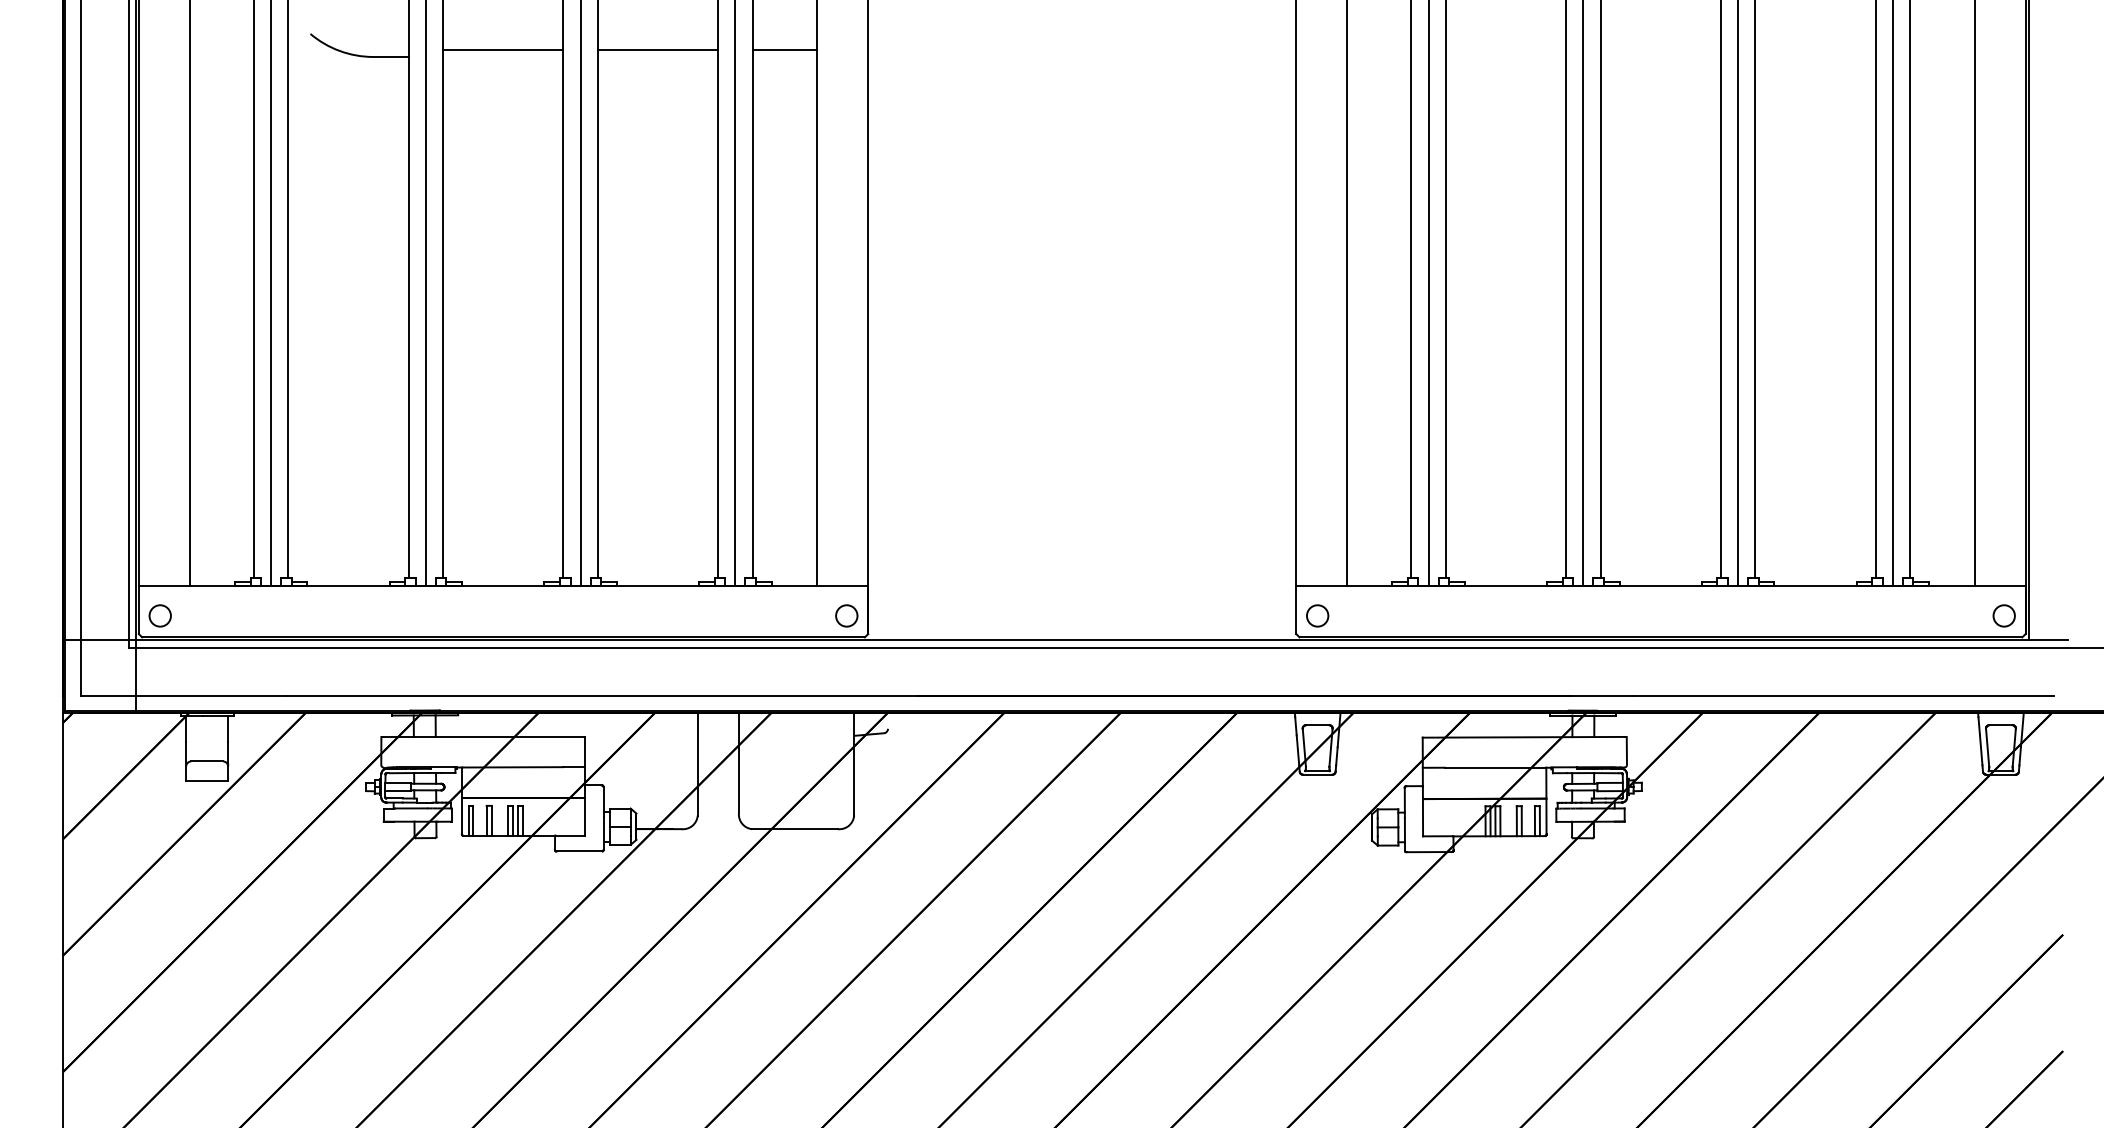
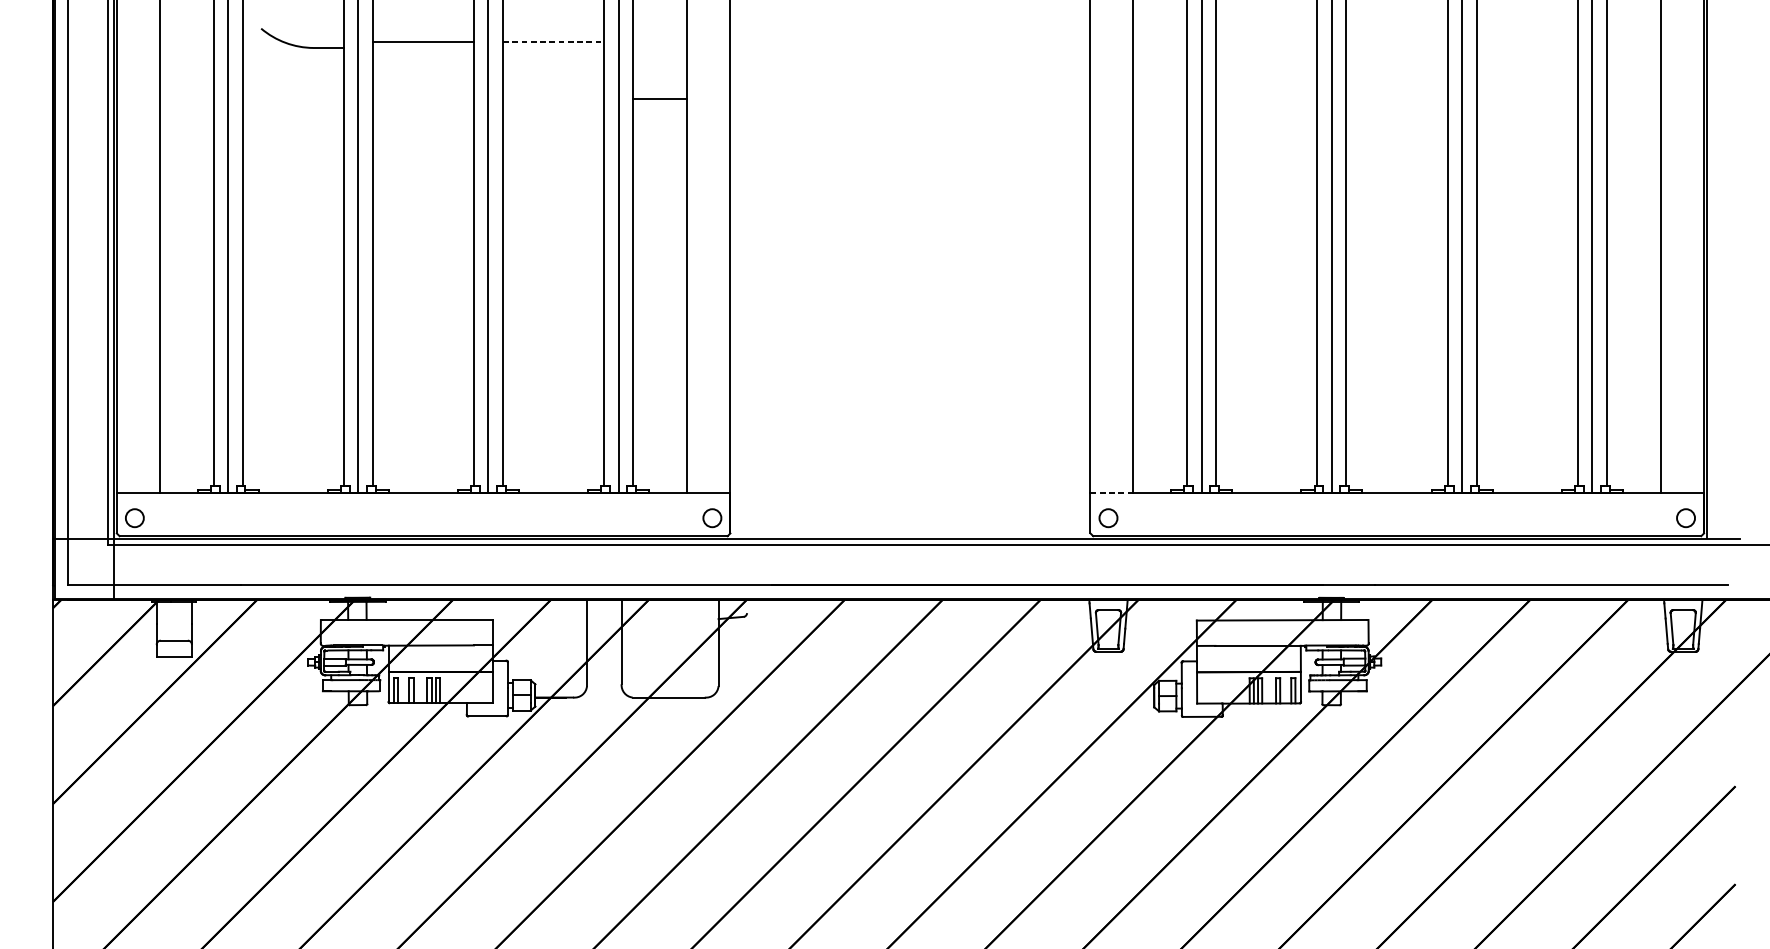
line: (658, 50) -> (553, 42), solid -> dashed
line: (784, 50) -> (659, 98), moved
line: (1321, 586) -> (1111, 493), solid -> dashed

